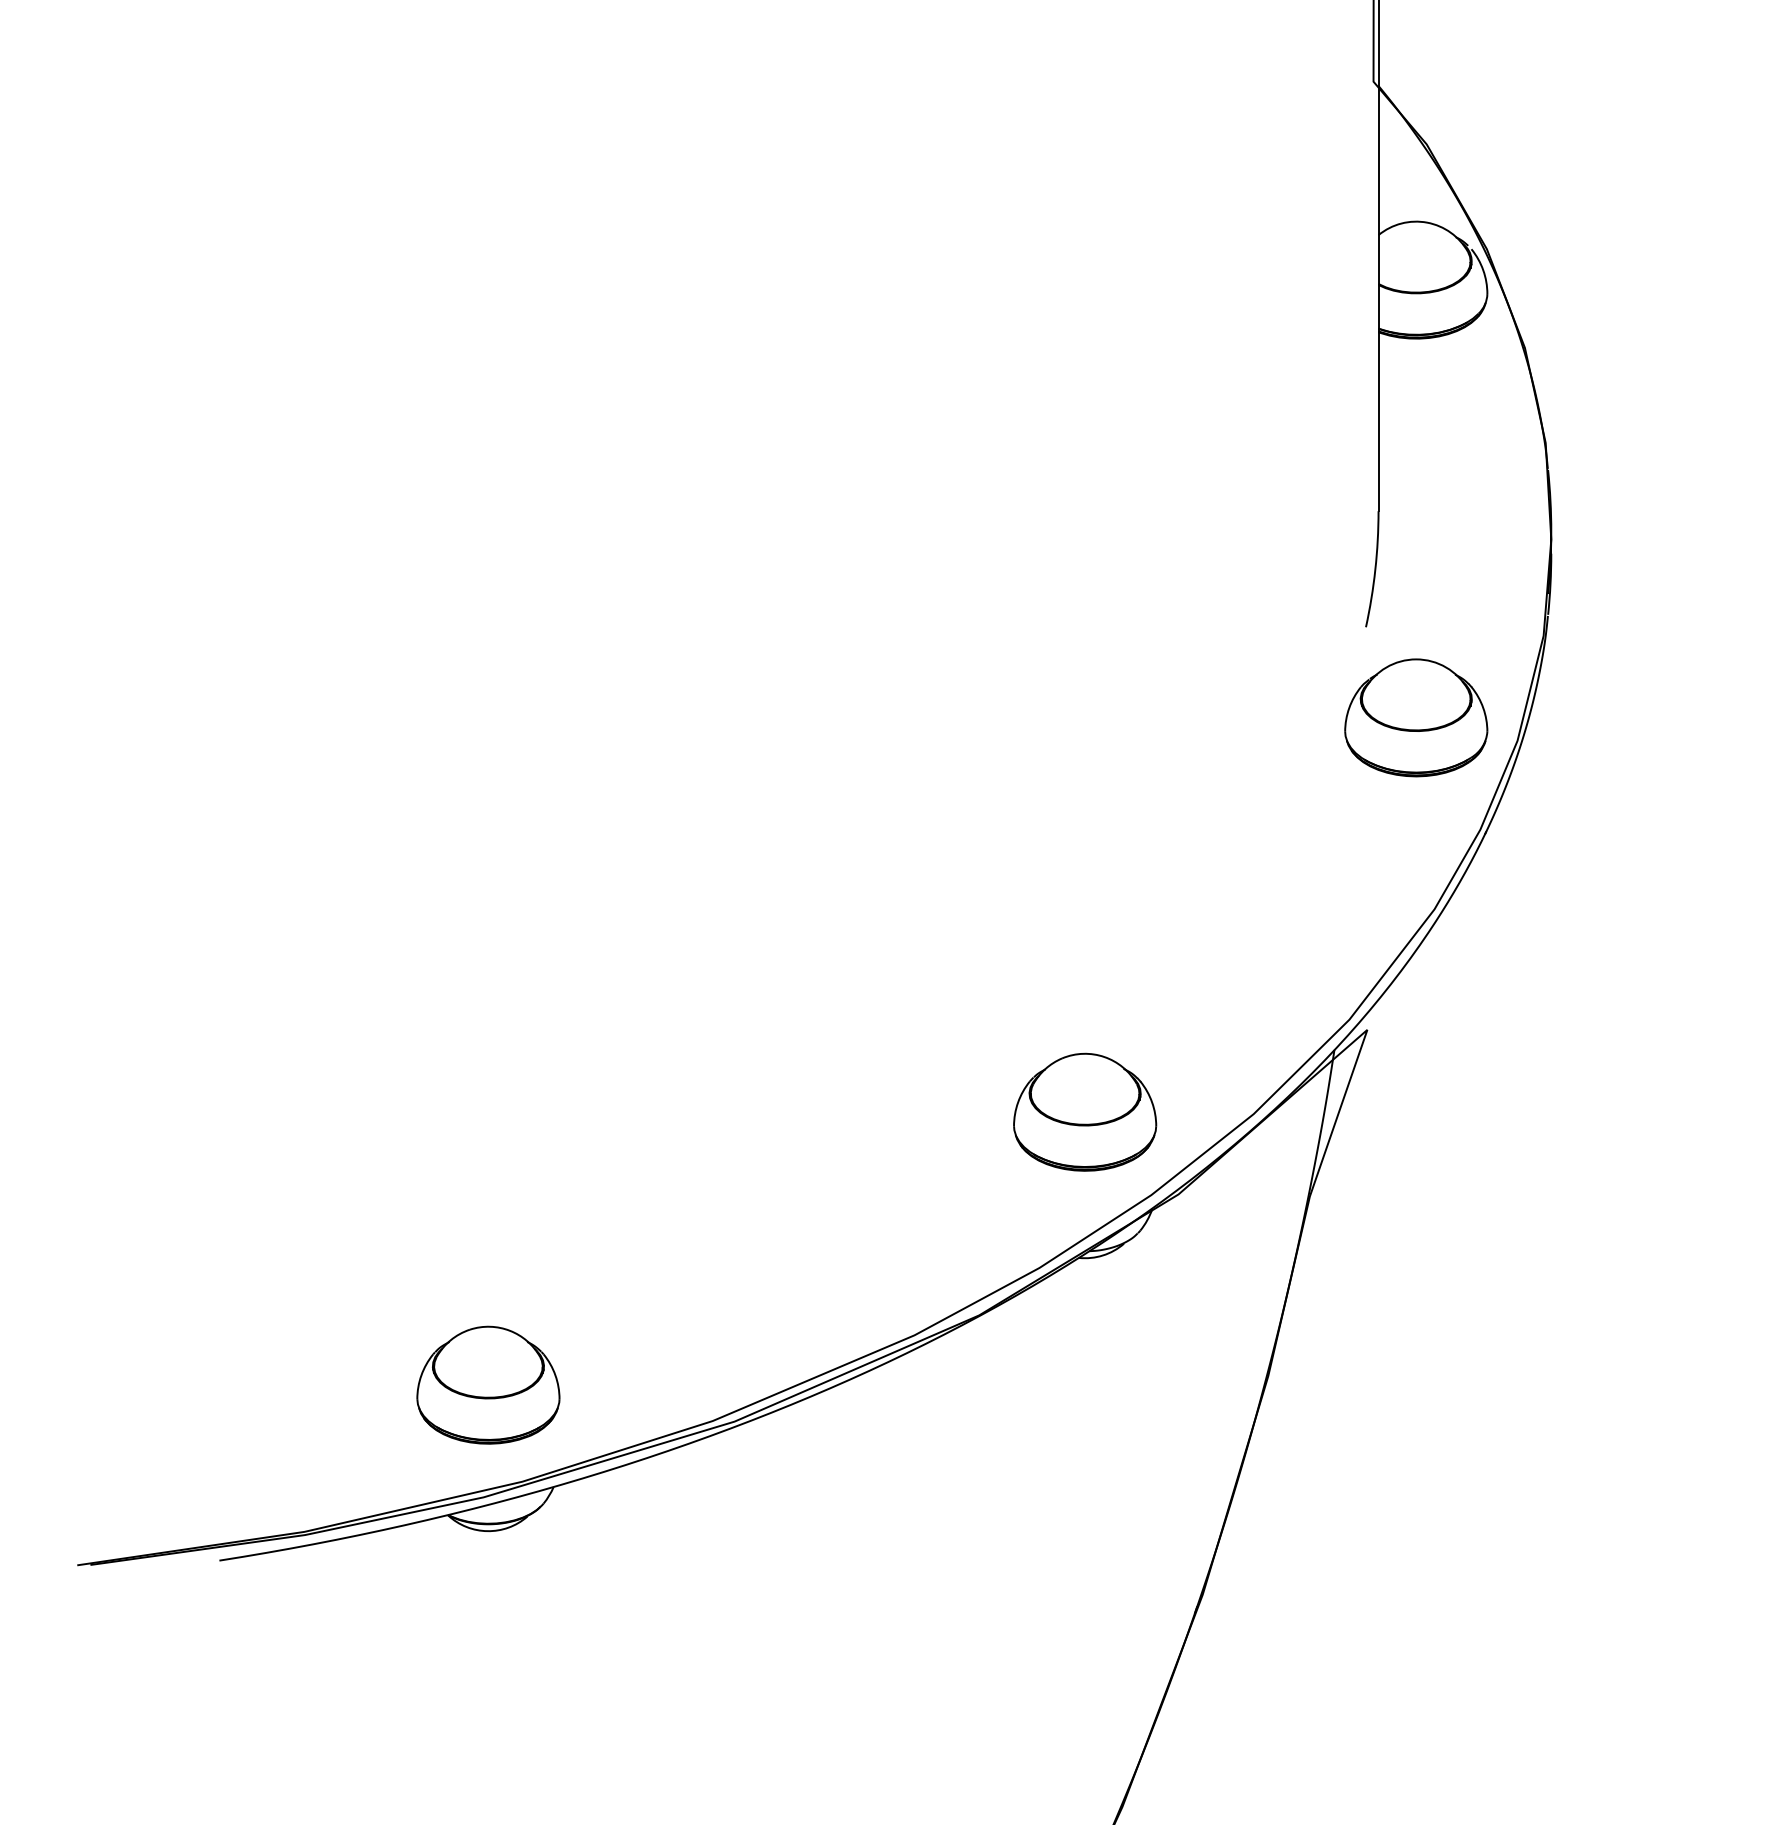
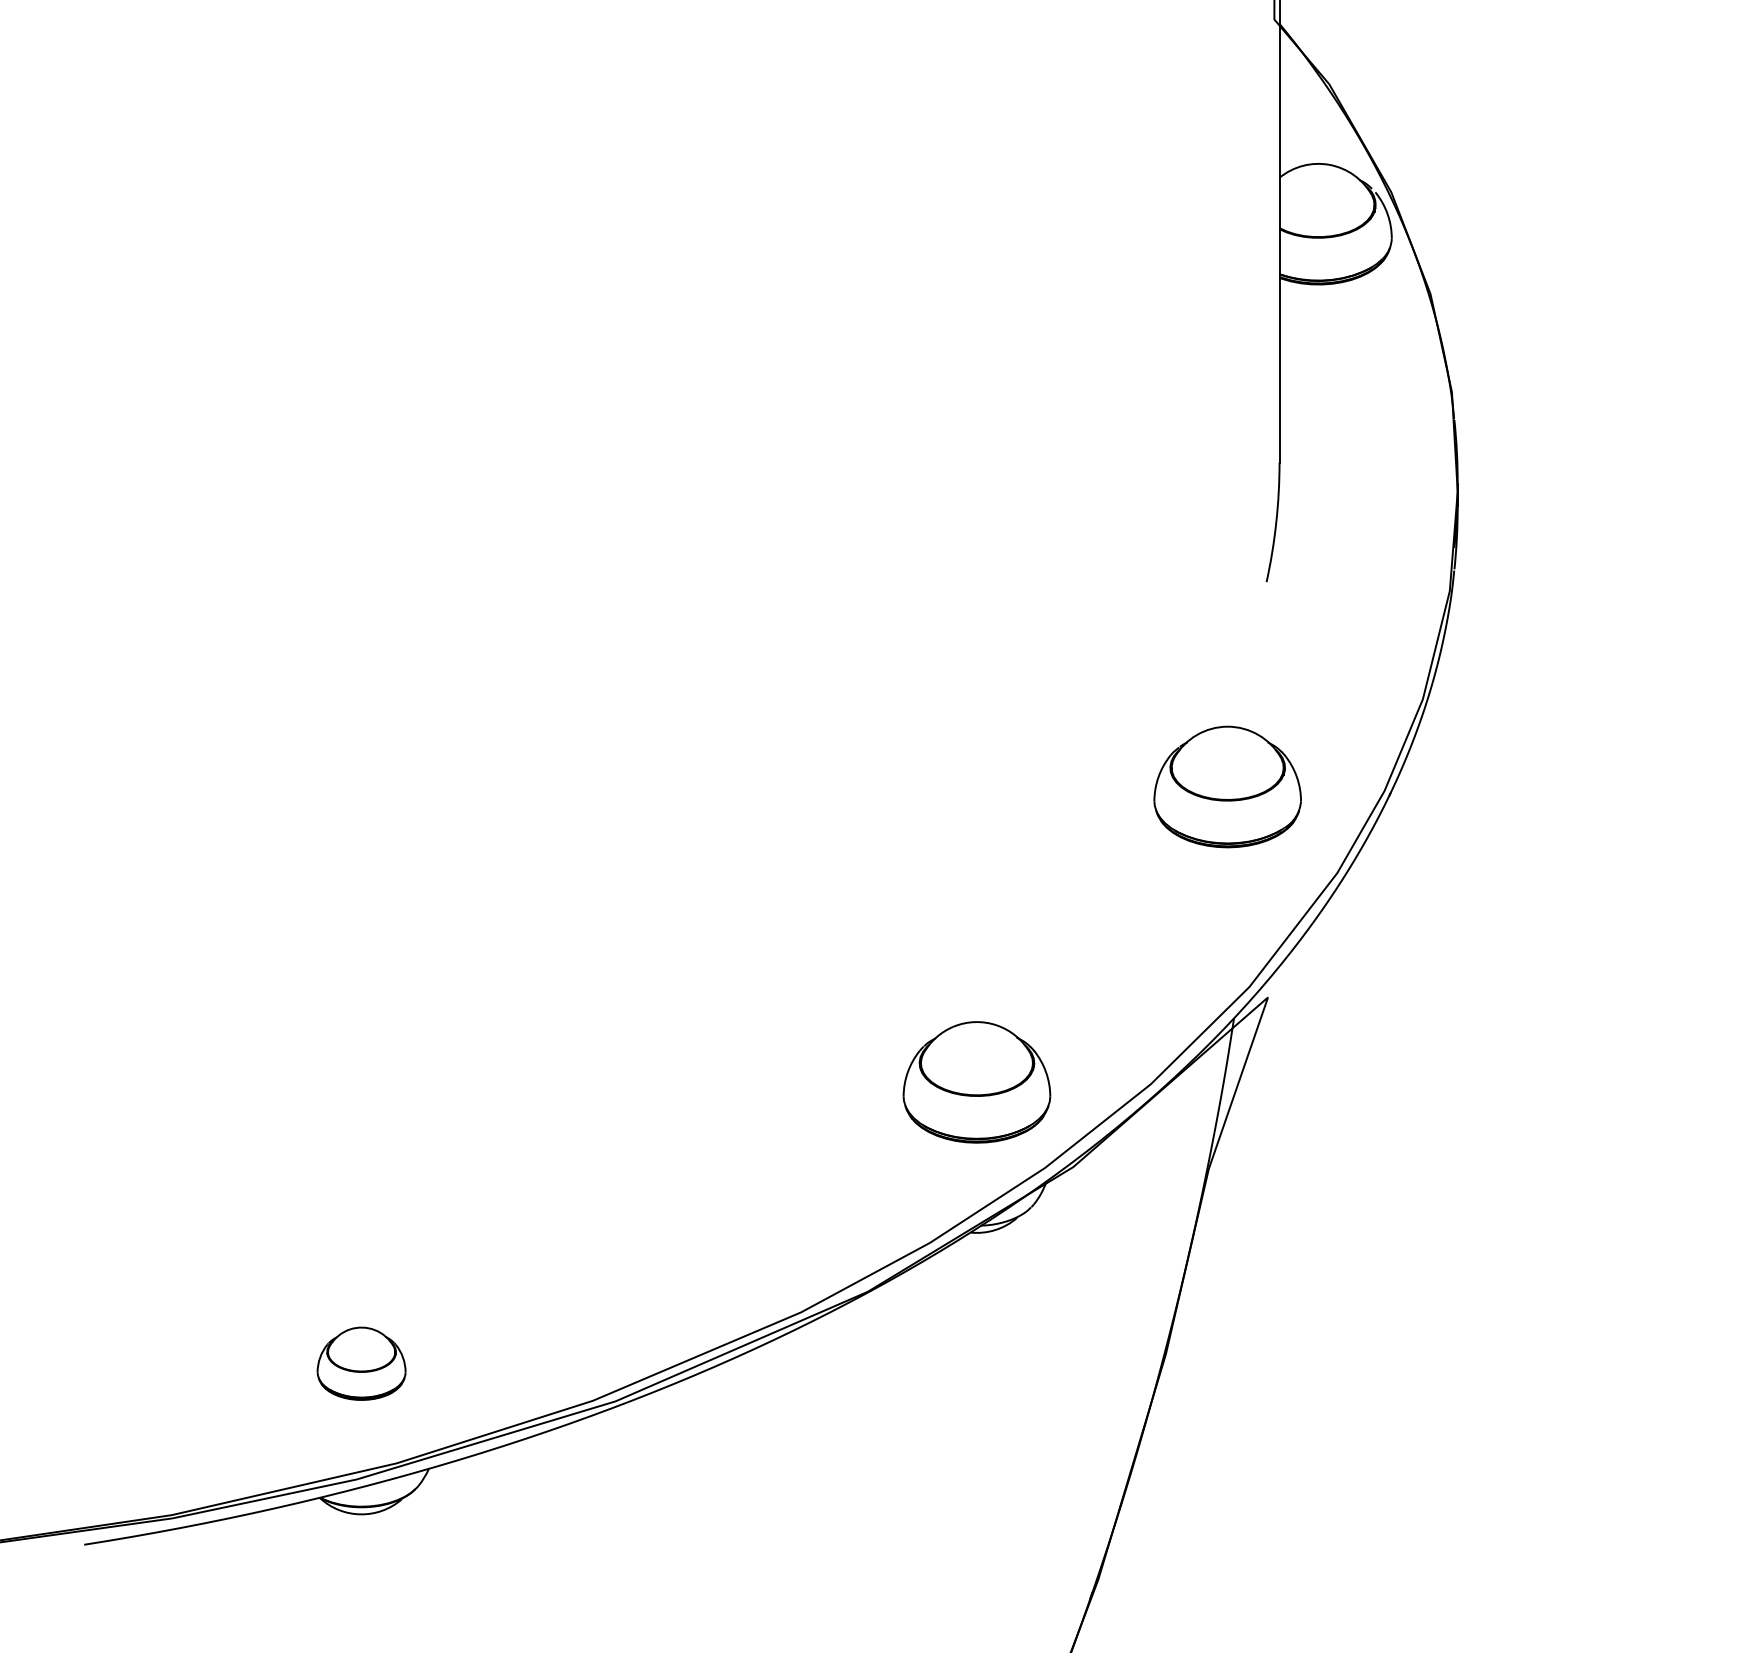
part: (1416, 717) -> (1227, 786), moved
part: (488, 1384) -> (361, 1363), size x0.6

